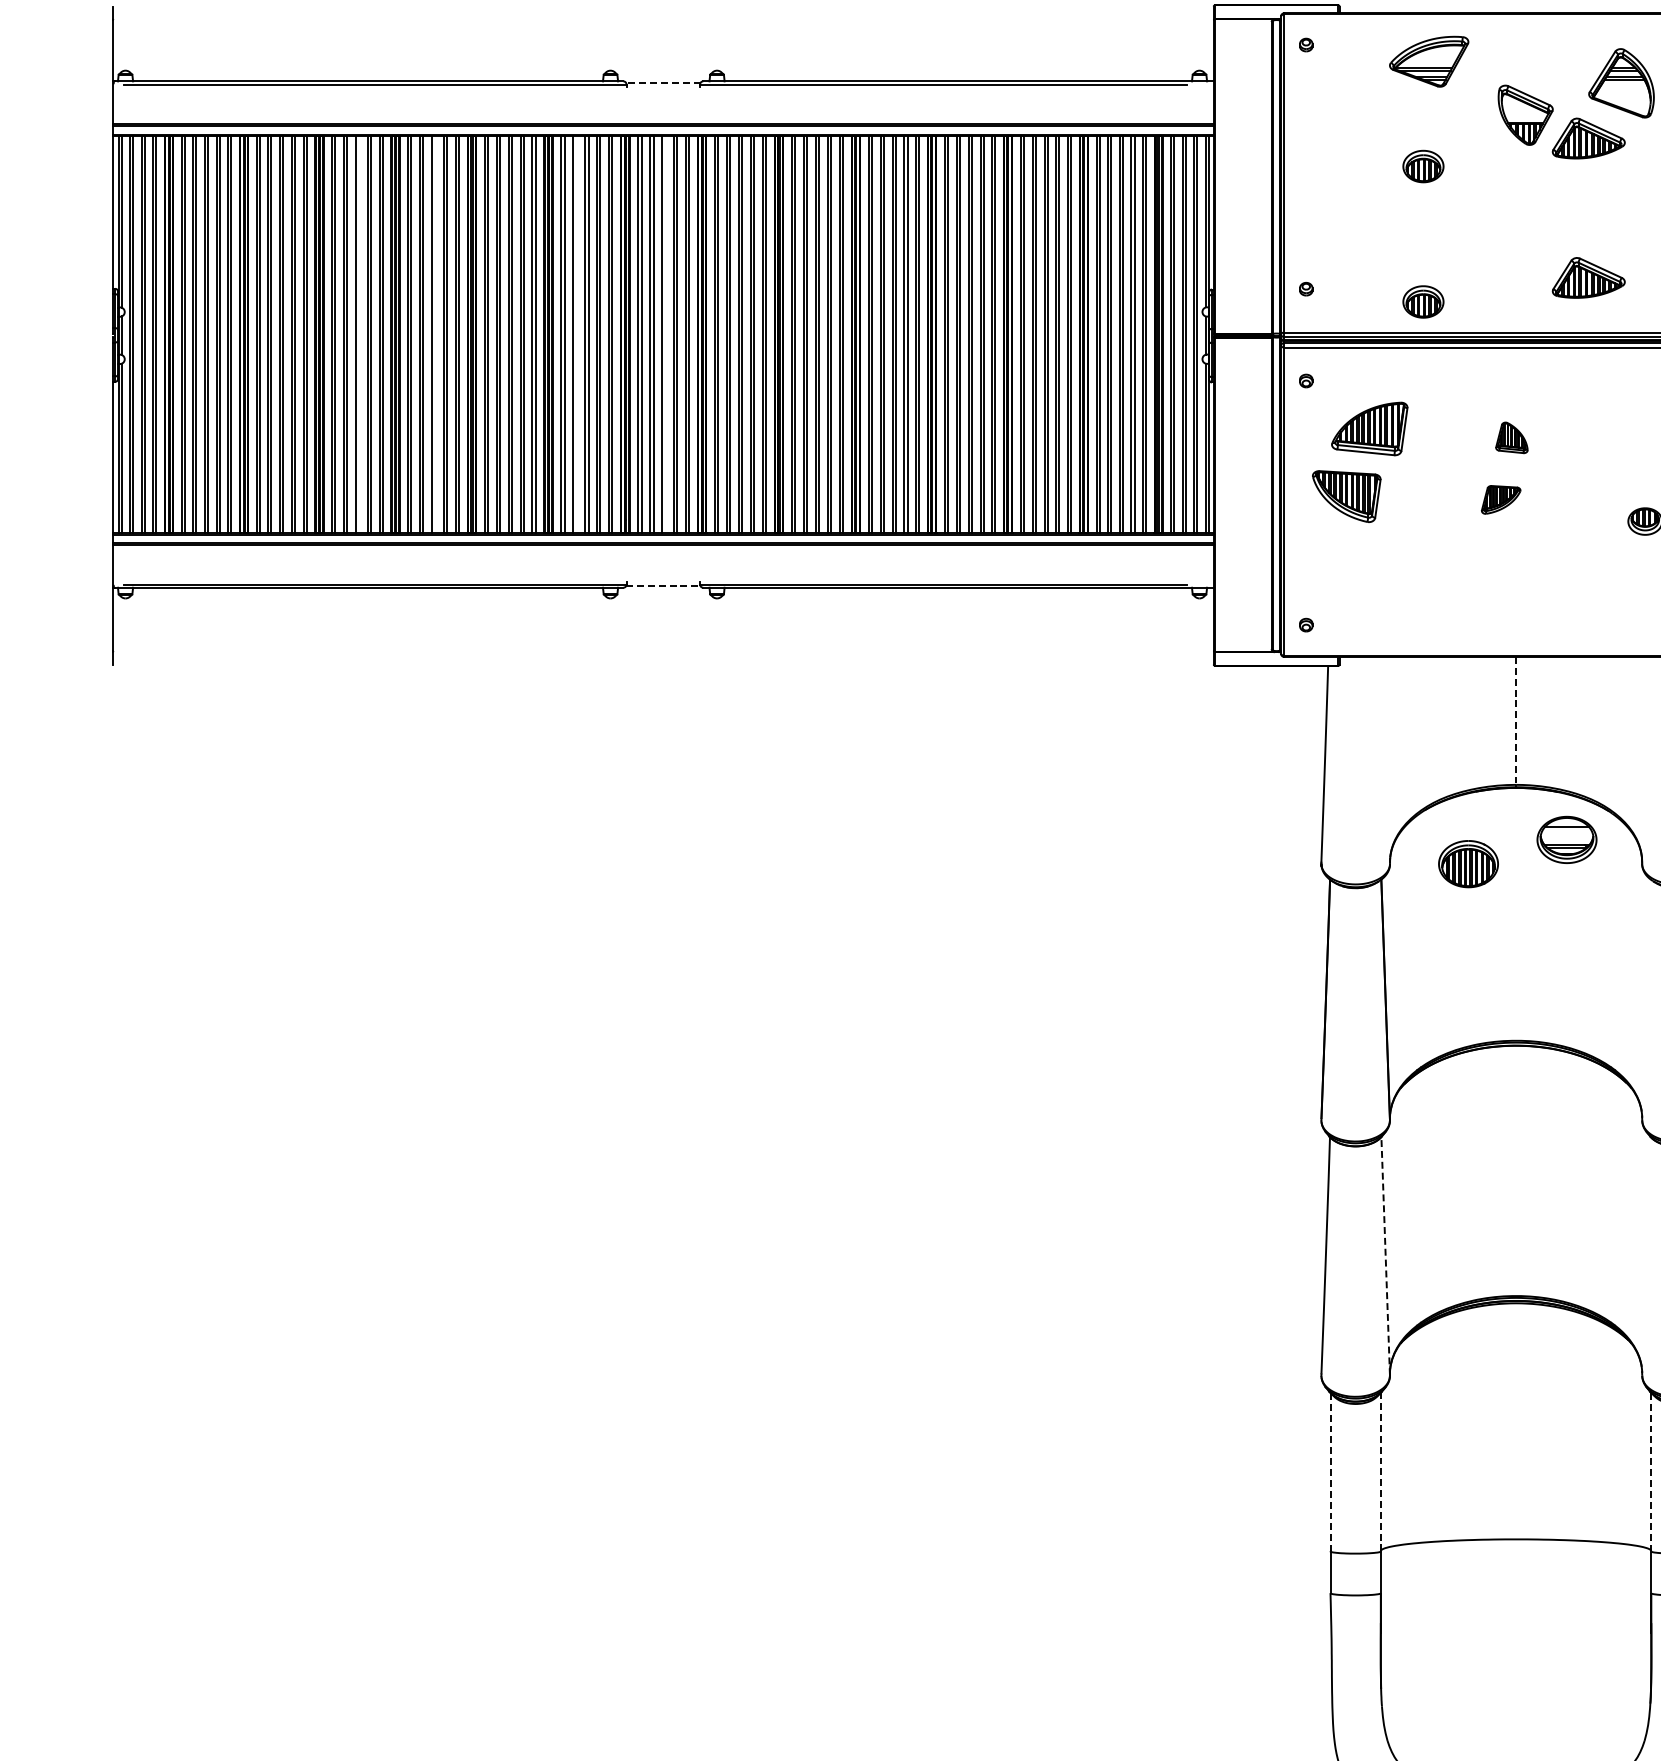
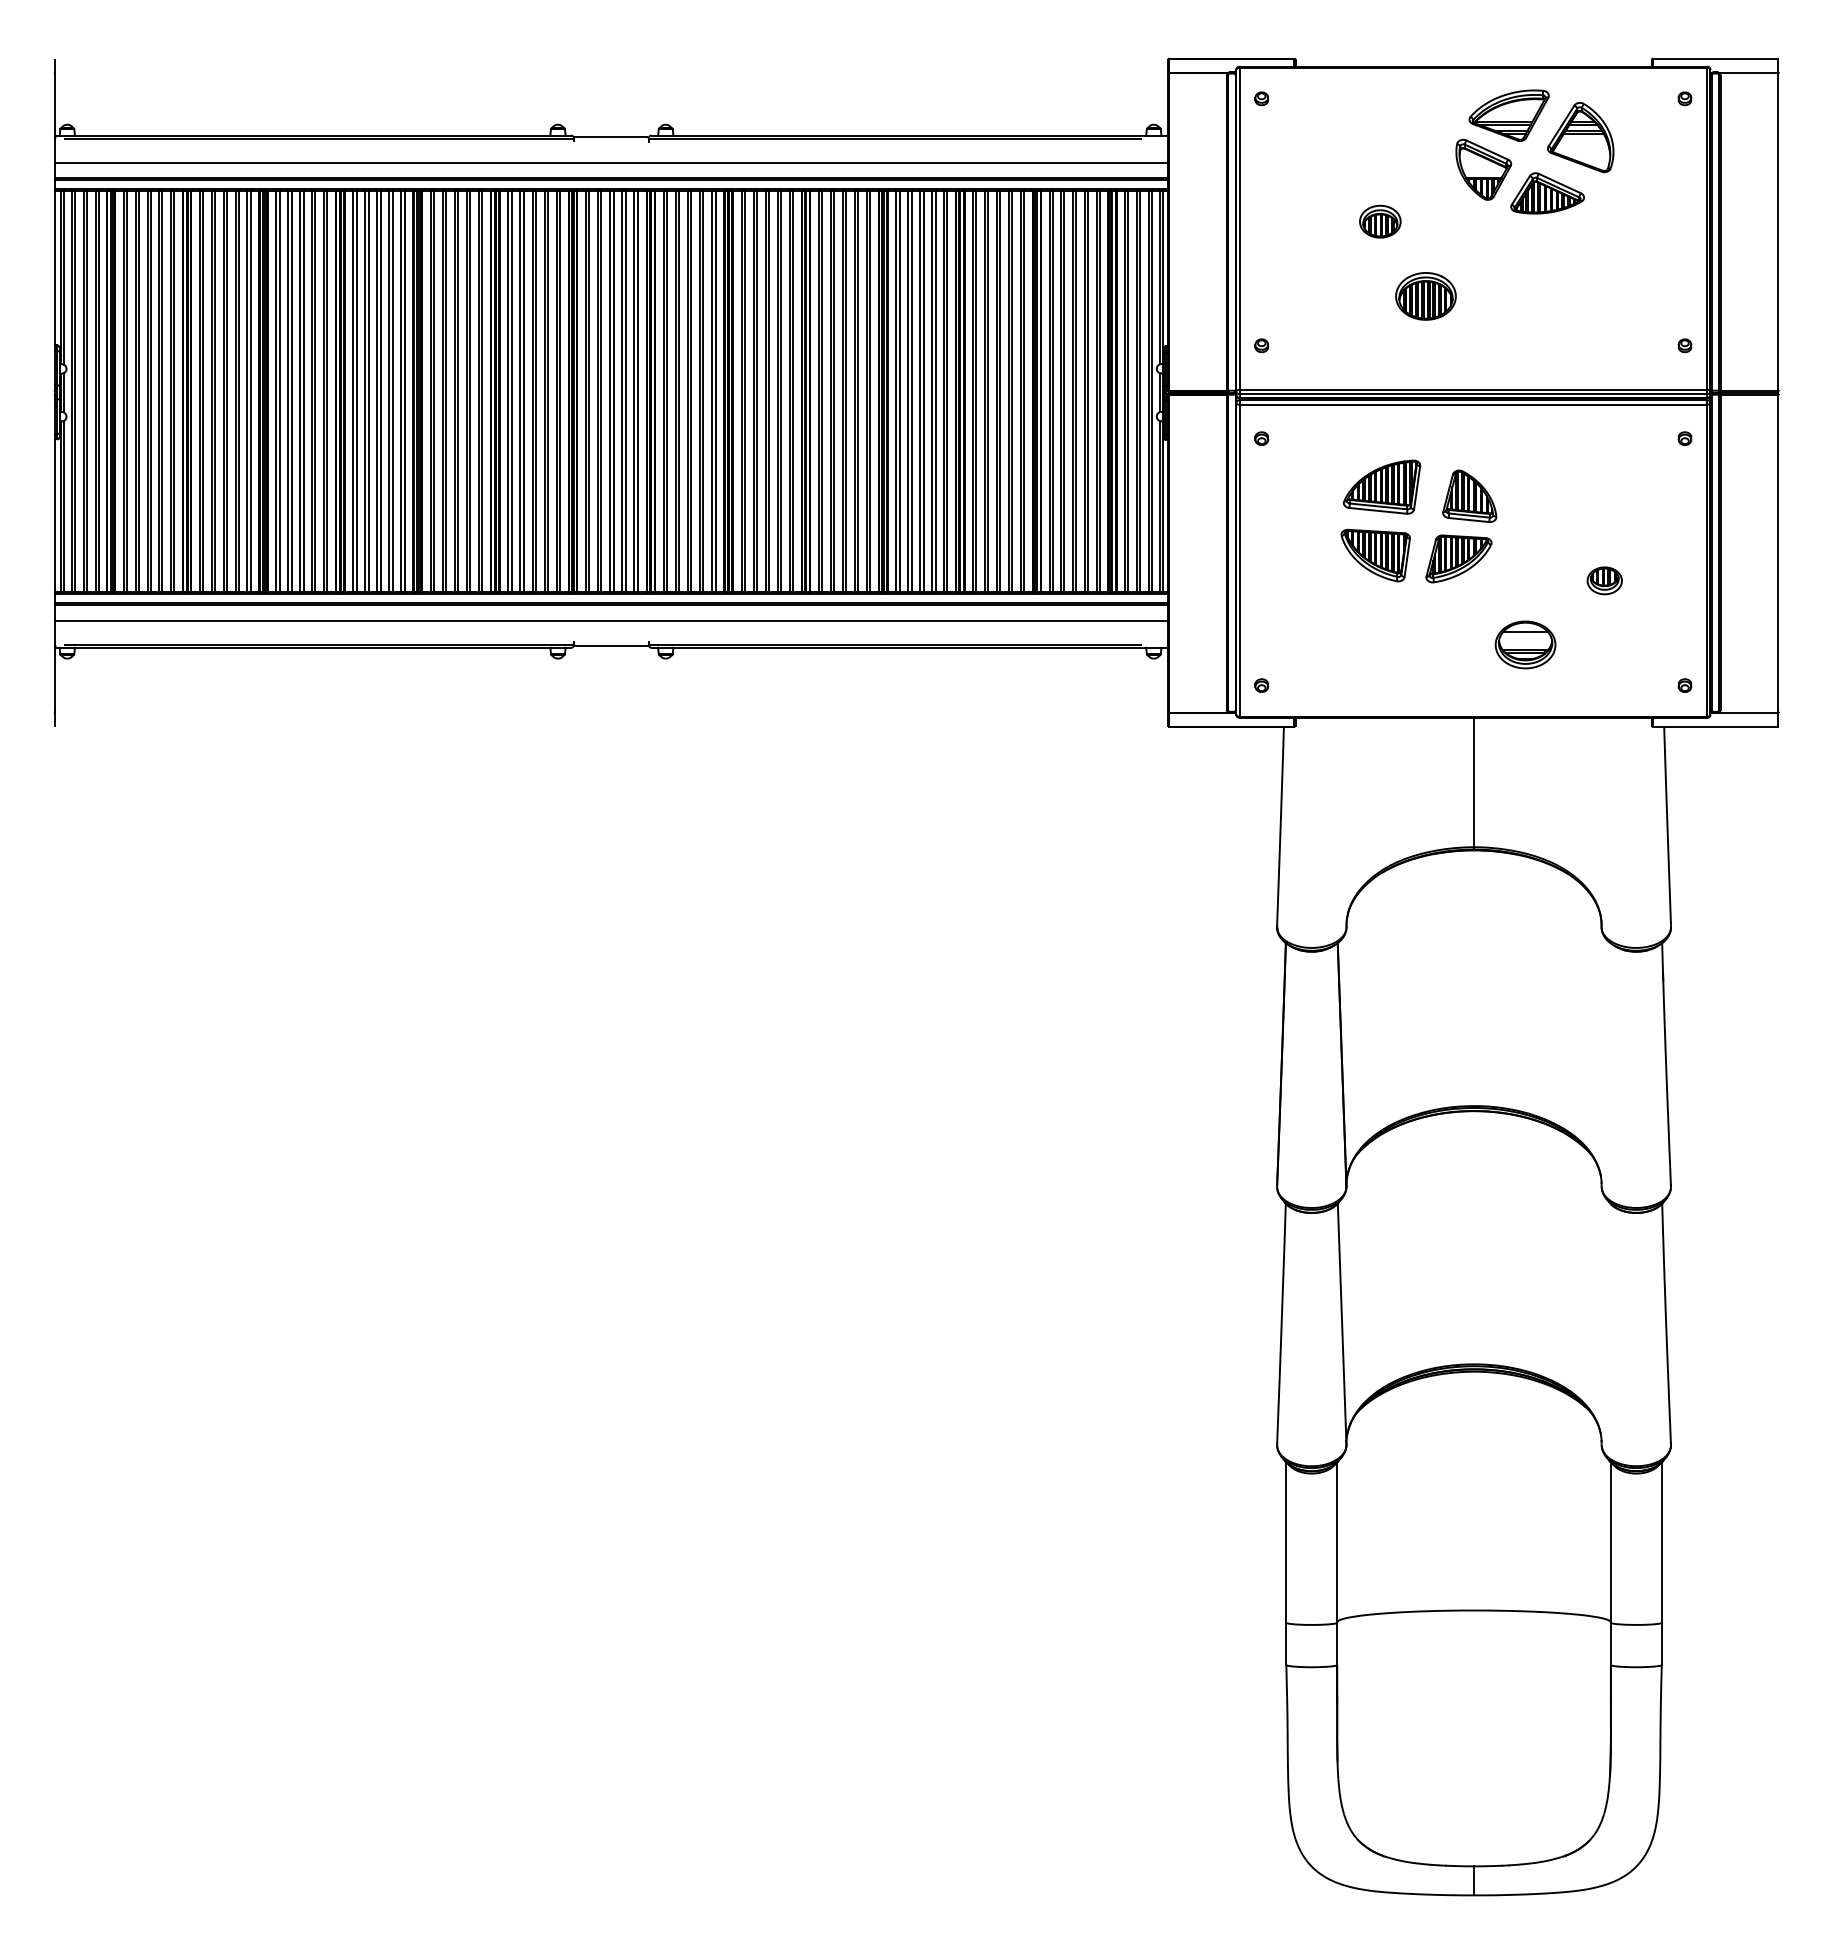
part: (1428, 61) -> (1508, 115), moved
line: (663, 83) -> (611, 137), dashed -> solid
line: (663, 108) -> (611, 162), added
part: (1588, 278) -> (1547, 334), removed
part: (1423, 301) -> (1380, 358), removed
line: (358, 334) -> (303, 391), added
line: (435, 334) -> (380, 391), added
line: (576, 334) -> (523, 391), added
line: (665, 334) -> (613, 391), added
part: (1370, 428) -> (1382, 486), moved
part: (1511, 437) -> (1469, 495), size x1.67
part: (1346, 496) -> (1375, 555), moved
part: (1500, 499) -> (1458, 558), size x1.67
line: (663, 560) -> (611, 620), added
line: (663, 586) -> (611, 646), dashed -> solid
line: (1516, 720) -> (1474, 782), dashed -> solid
part: (1566, 839) -> (1525, 644), moved
part: (1468, 864) -> (1425, 296), moved
line: (1386, 1256) -> (1342, 1324), dashed -> solid
line: (1381, 1472) -> (1337, 1542), dashed -> solid
line: (1330, 1473) -> (1286, 1543), dashed -> solid
line: (1650, 1473) -> (1610, 1543), dashed -> solid

